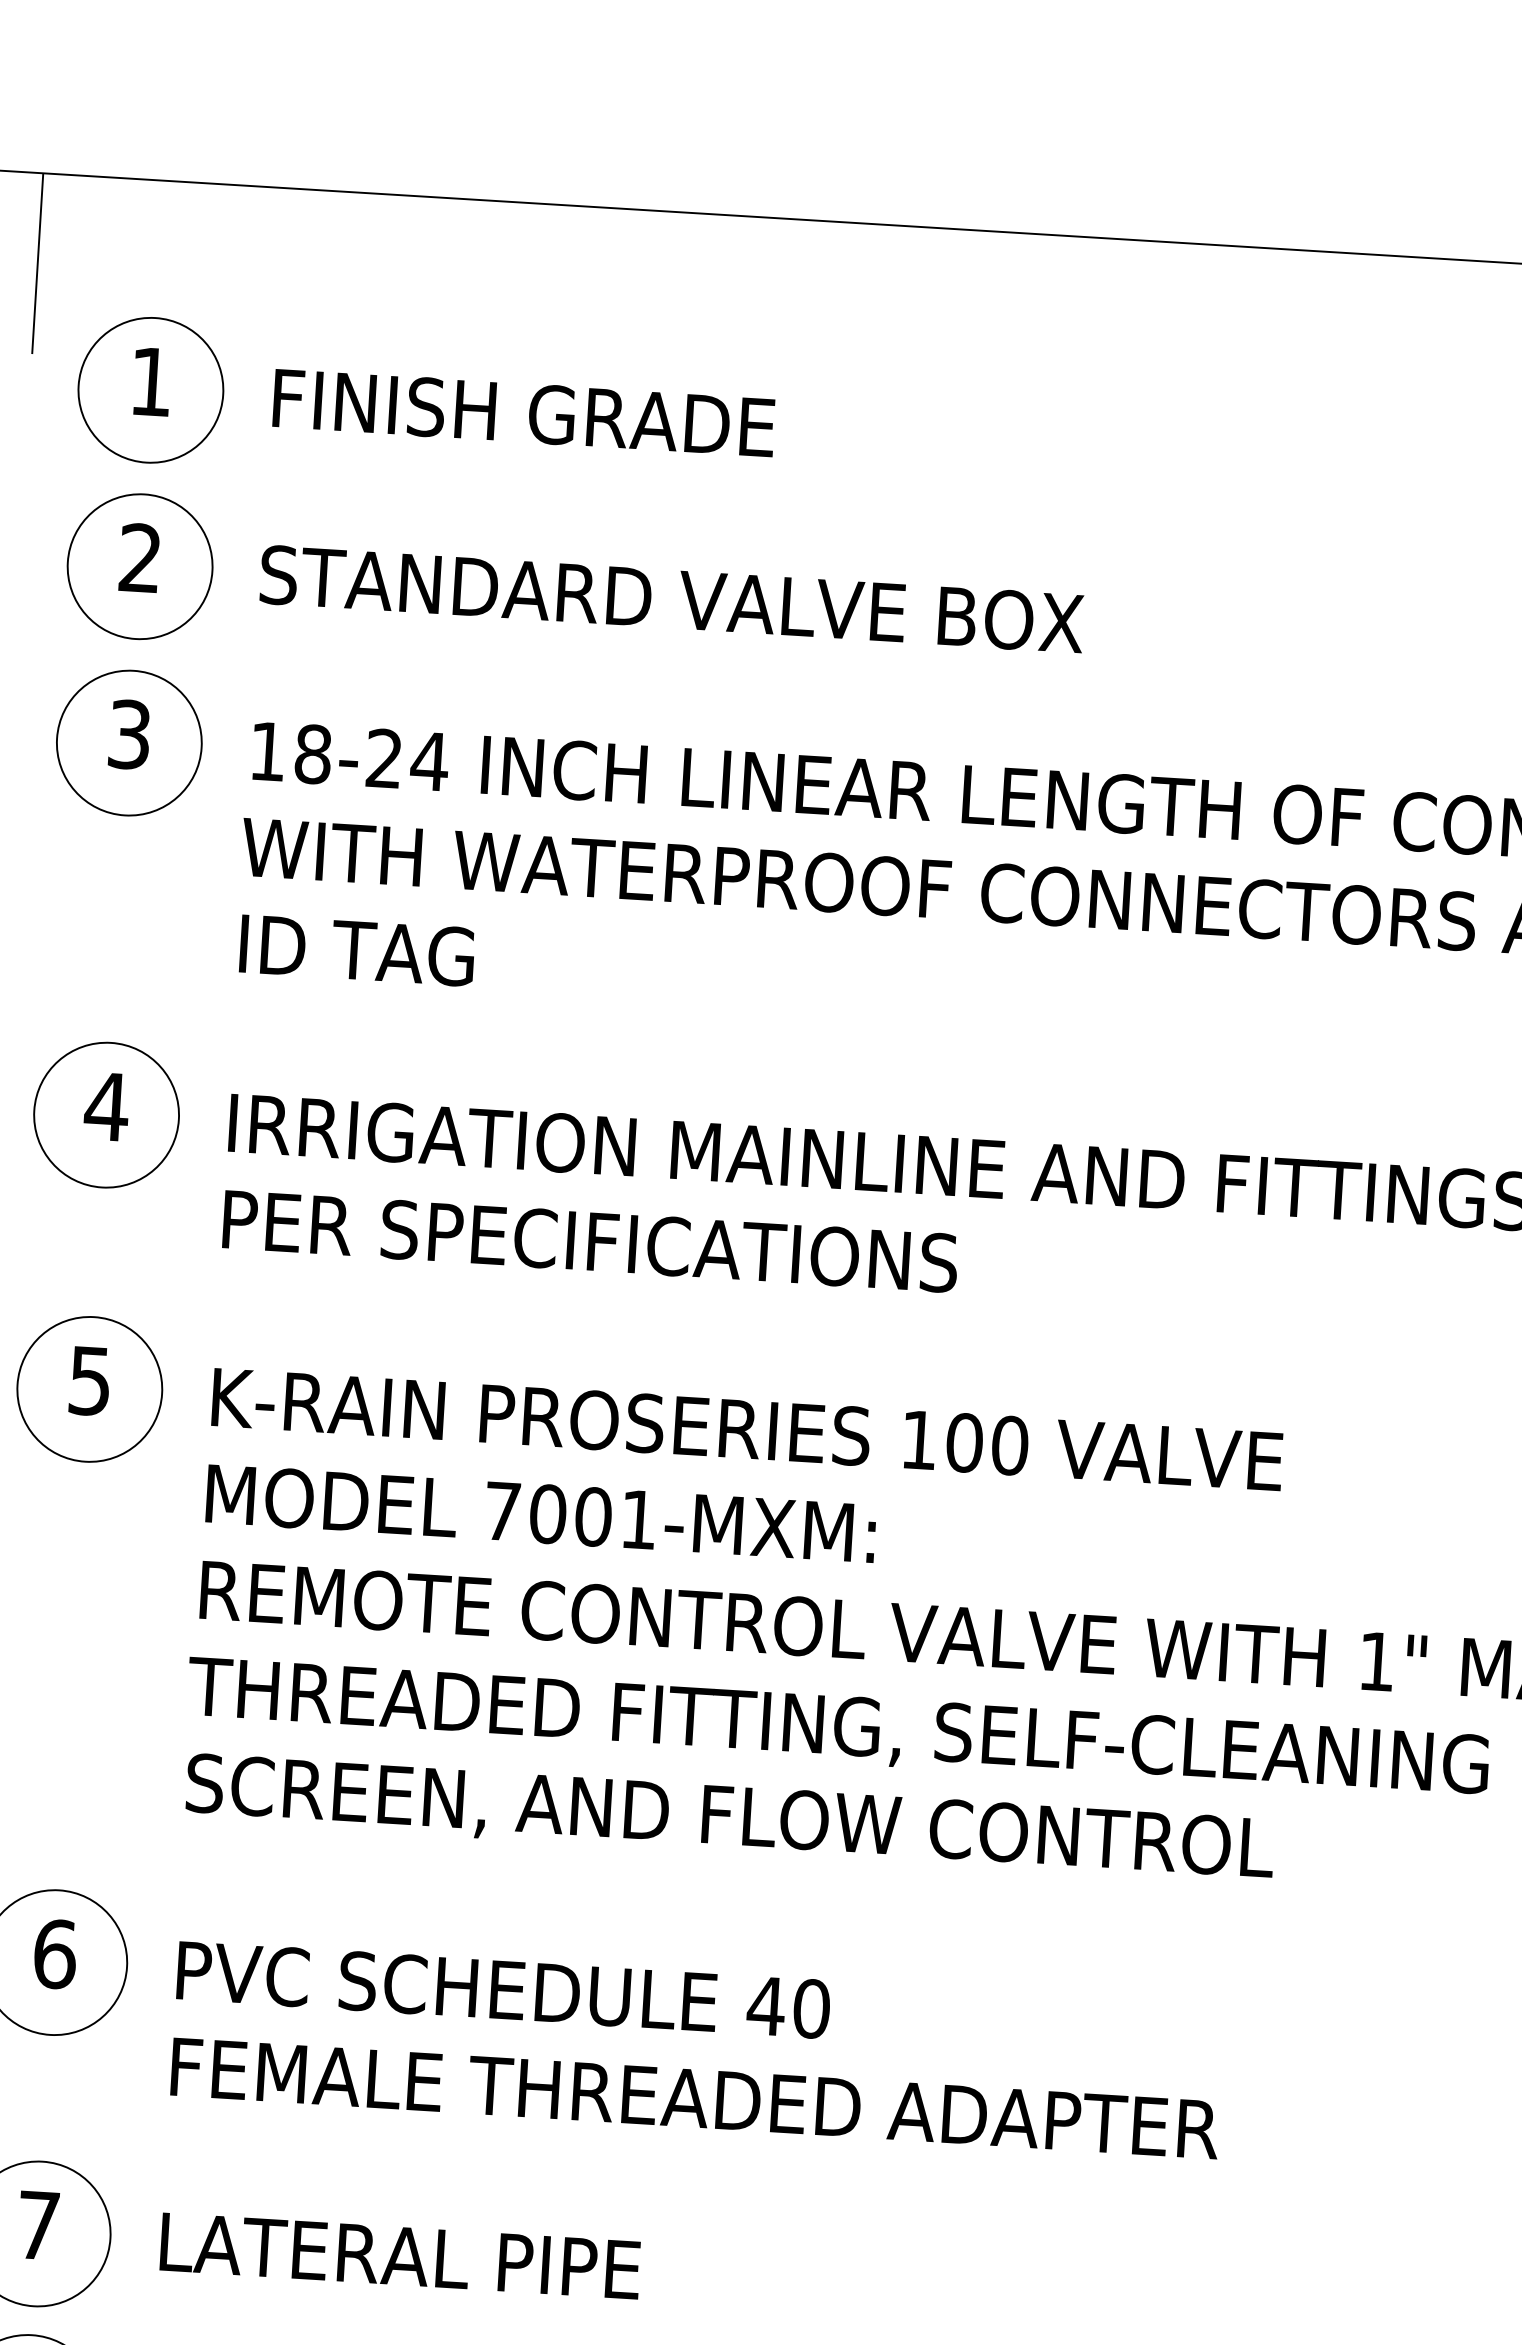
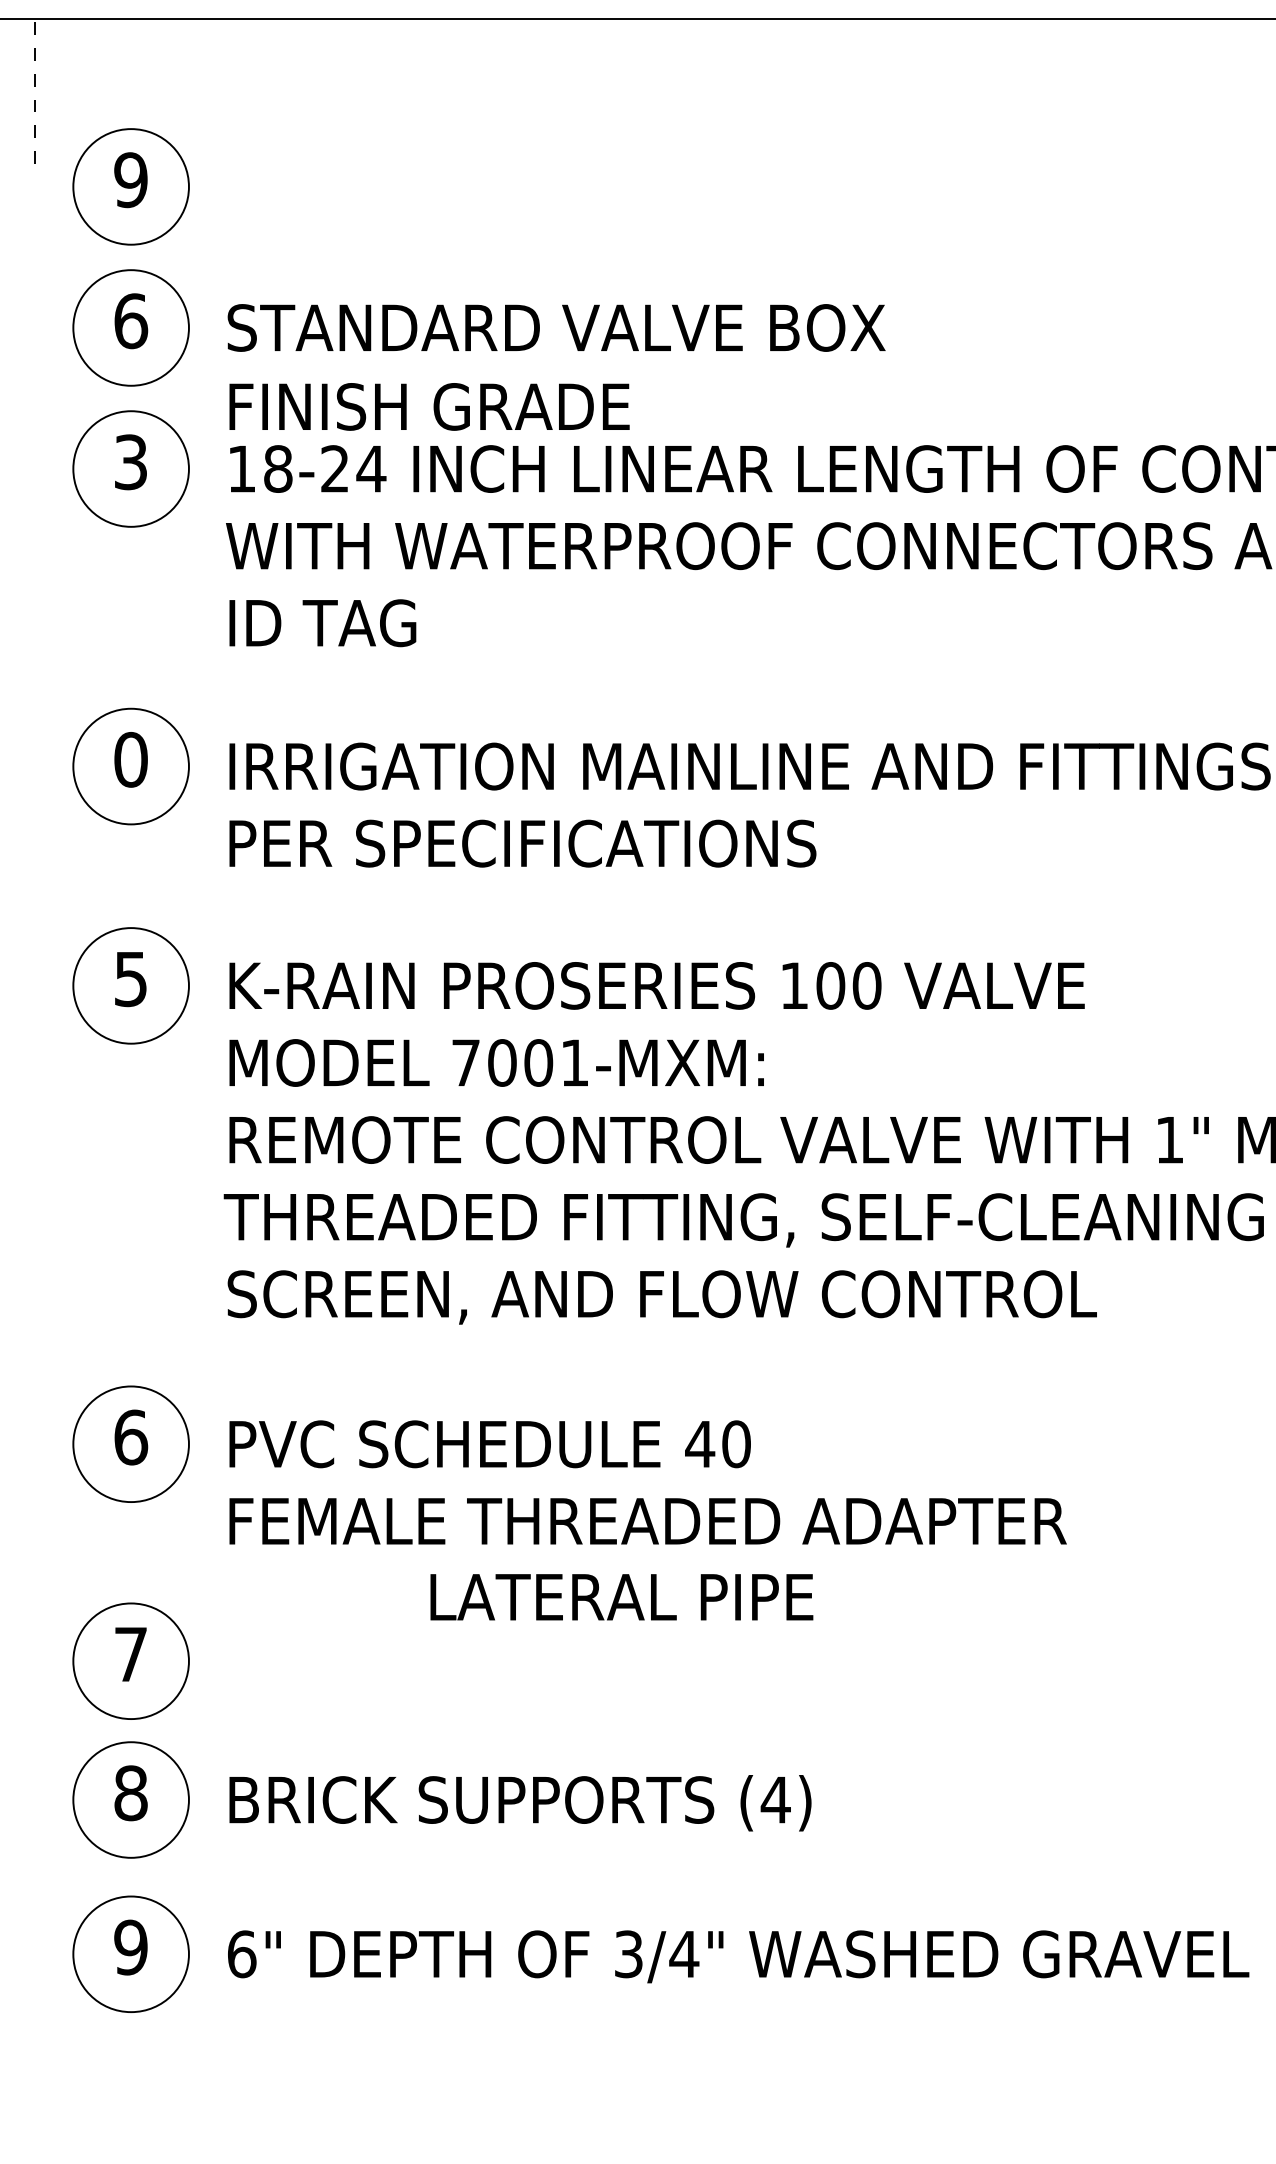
line: (37, 263) -> (34, 91), solid -> dashed
text: (150, 382) -> (130, 180), 1 -> 9
text: (524, 412) -> (429, 406), moved
text: (141, 558) -> (131, 321), 2 -> 6
text: (106, 1106) -> (130, 759), 4 -> 0
text: (399, 2256) -> (621, 1597), moved

